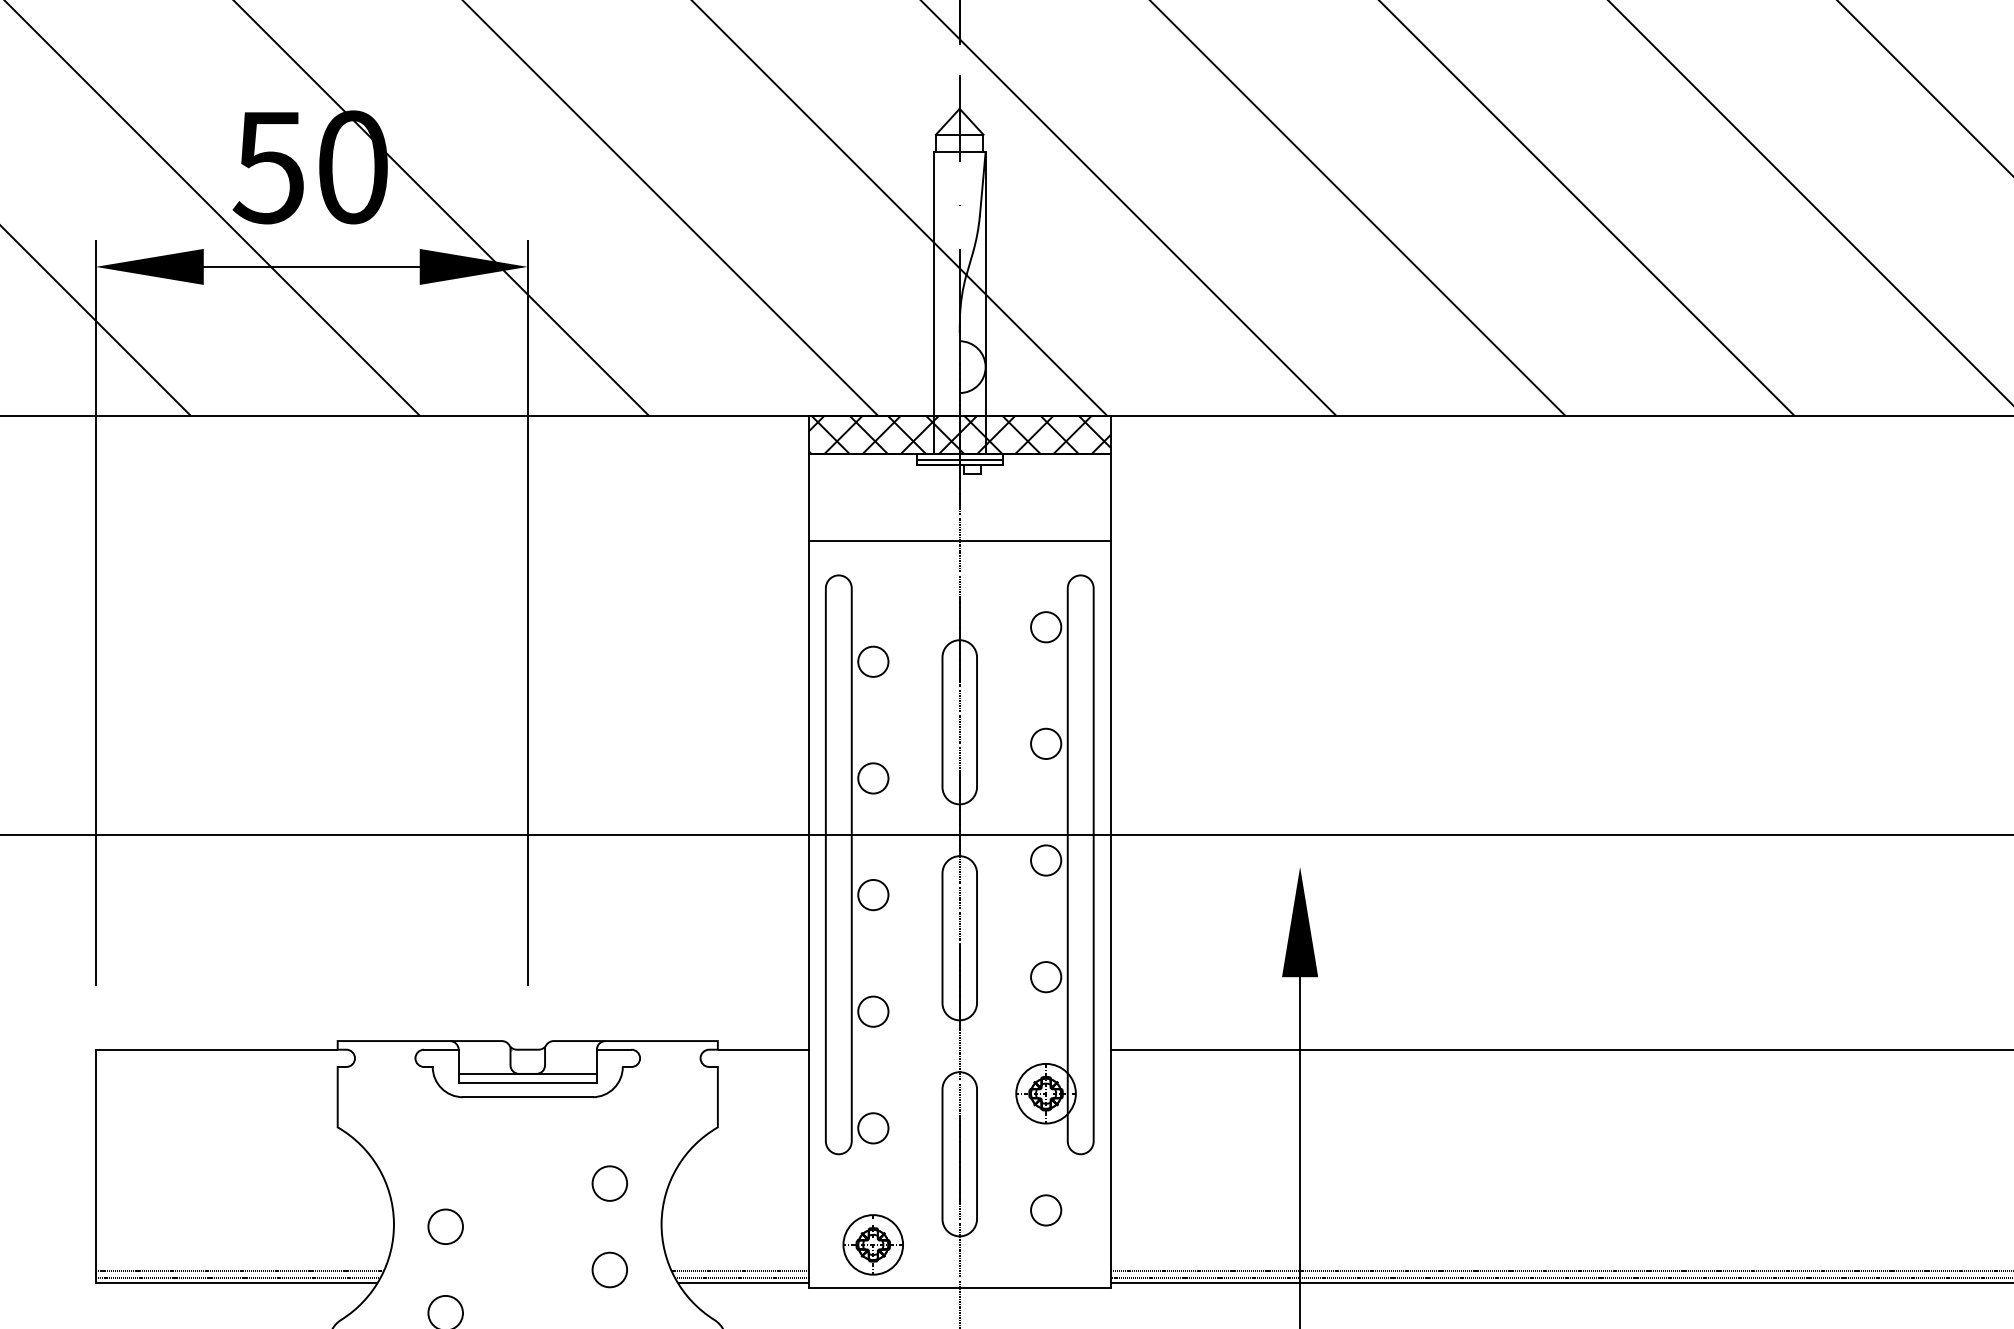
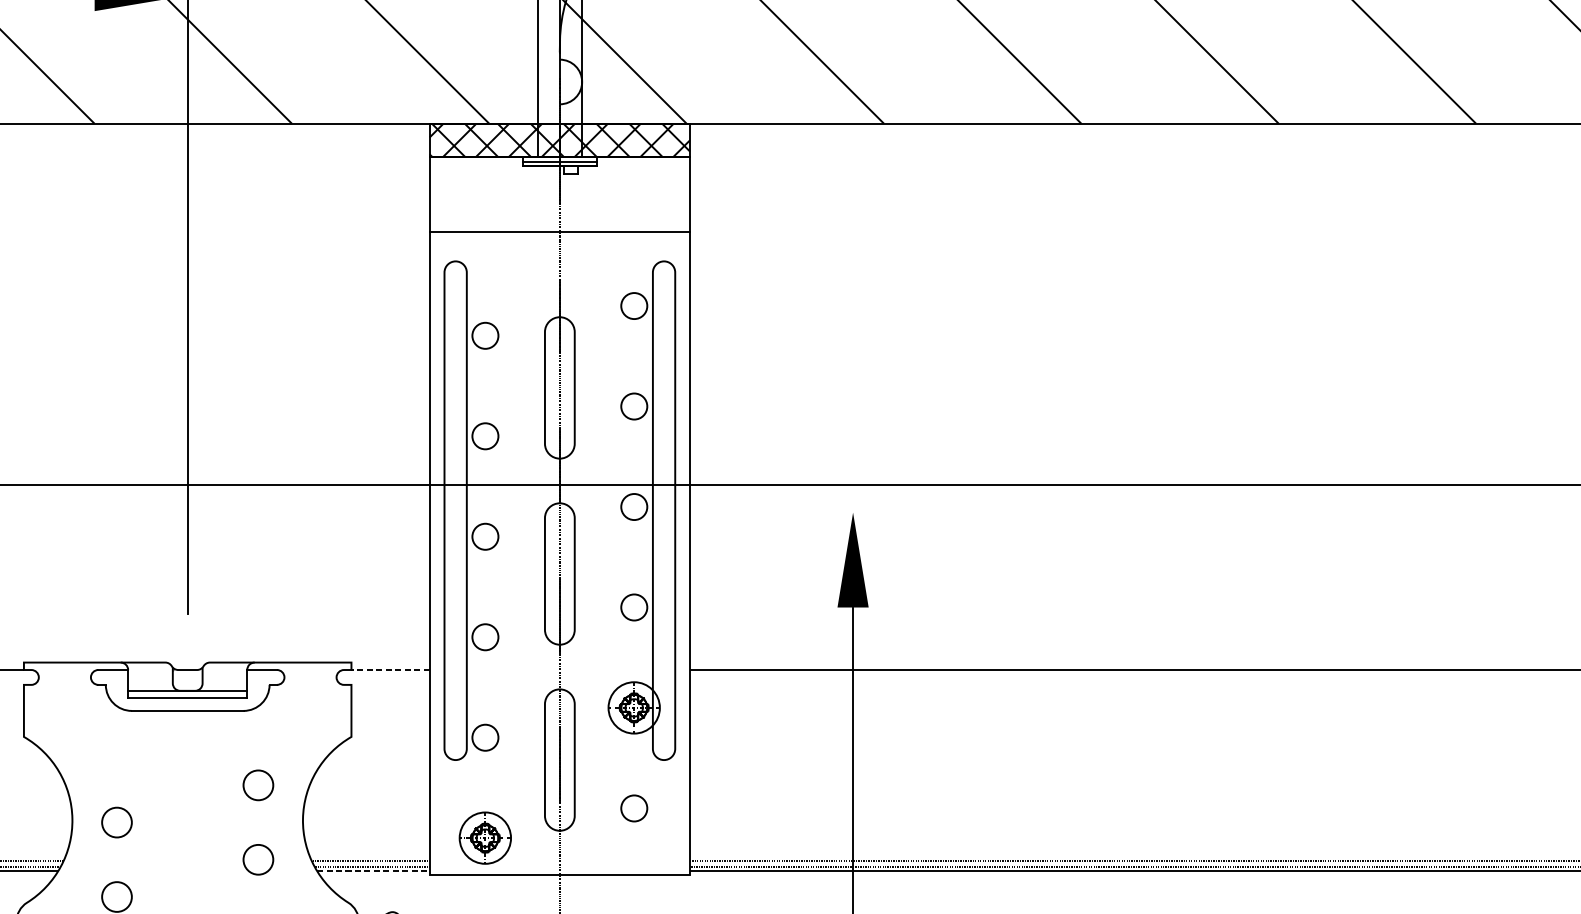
line: (762, 1049) -> (389, 669), solid -> dashed
line: (743, 1283) -> (373, 871), solid -> dashed

